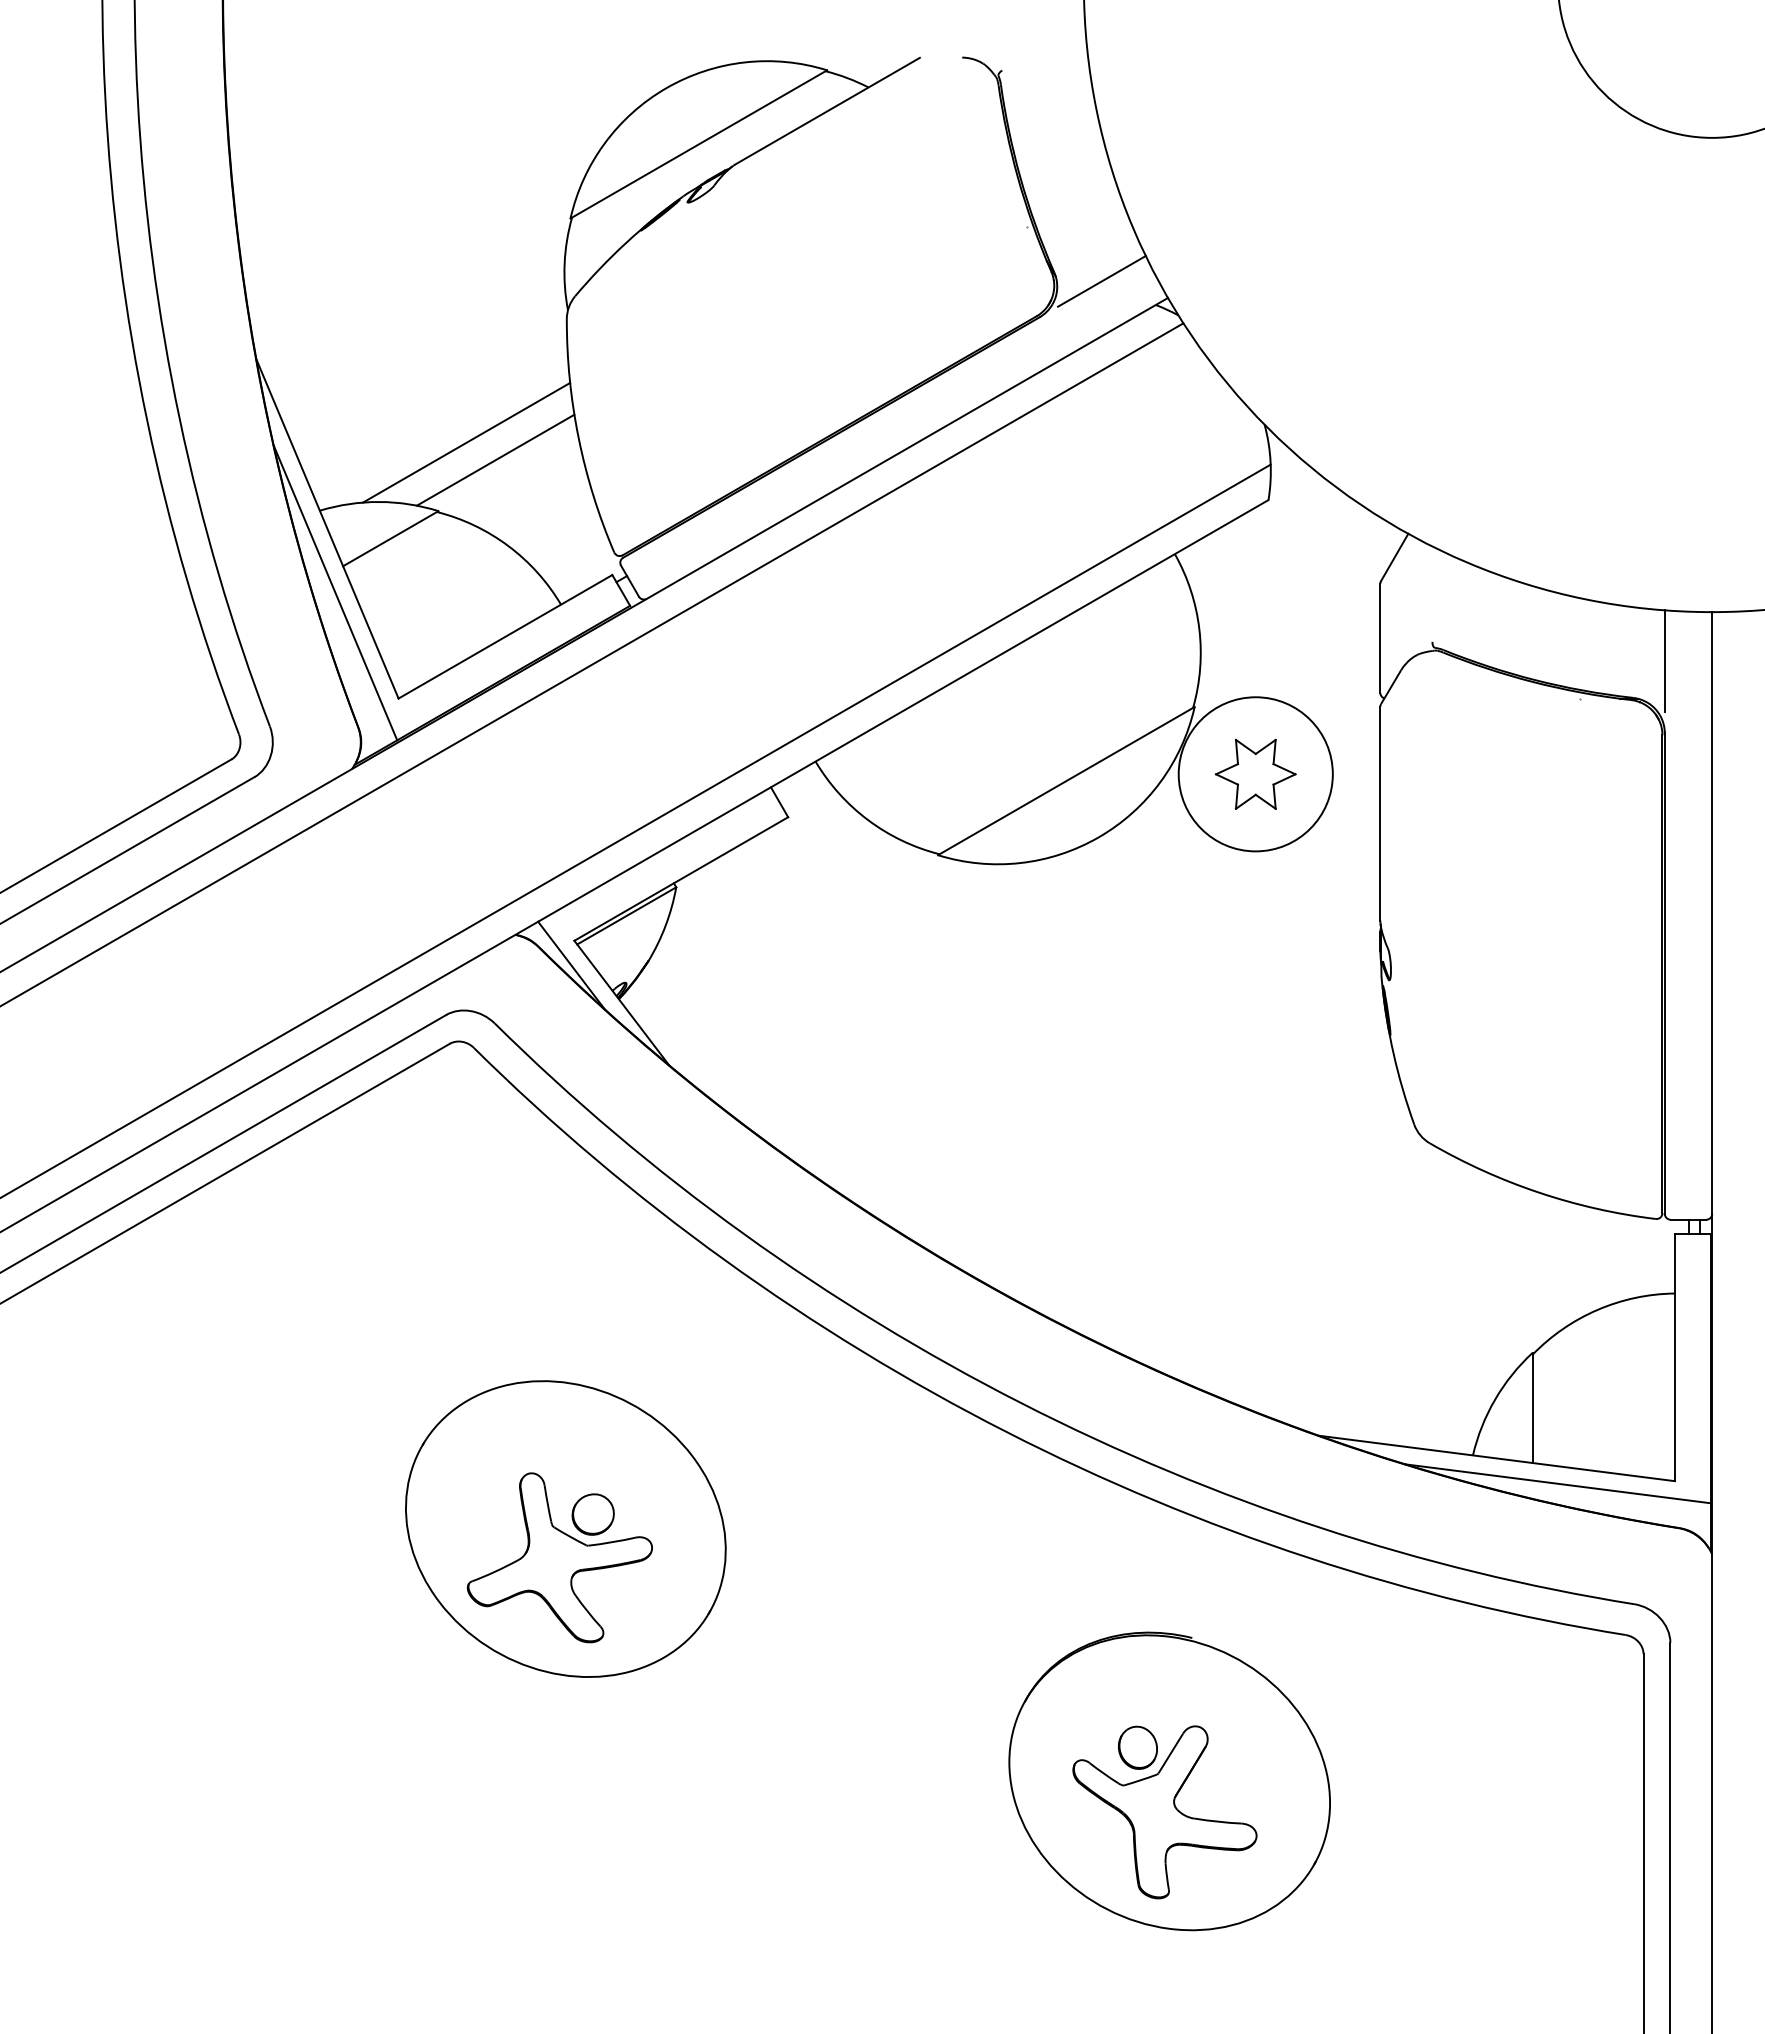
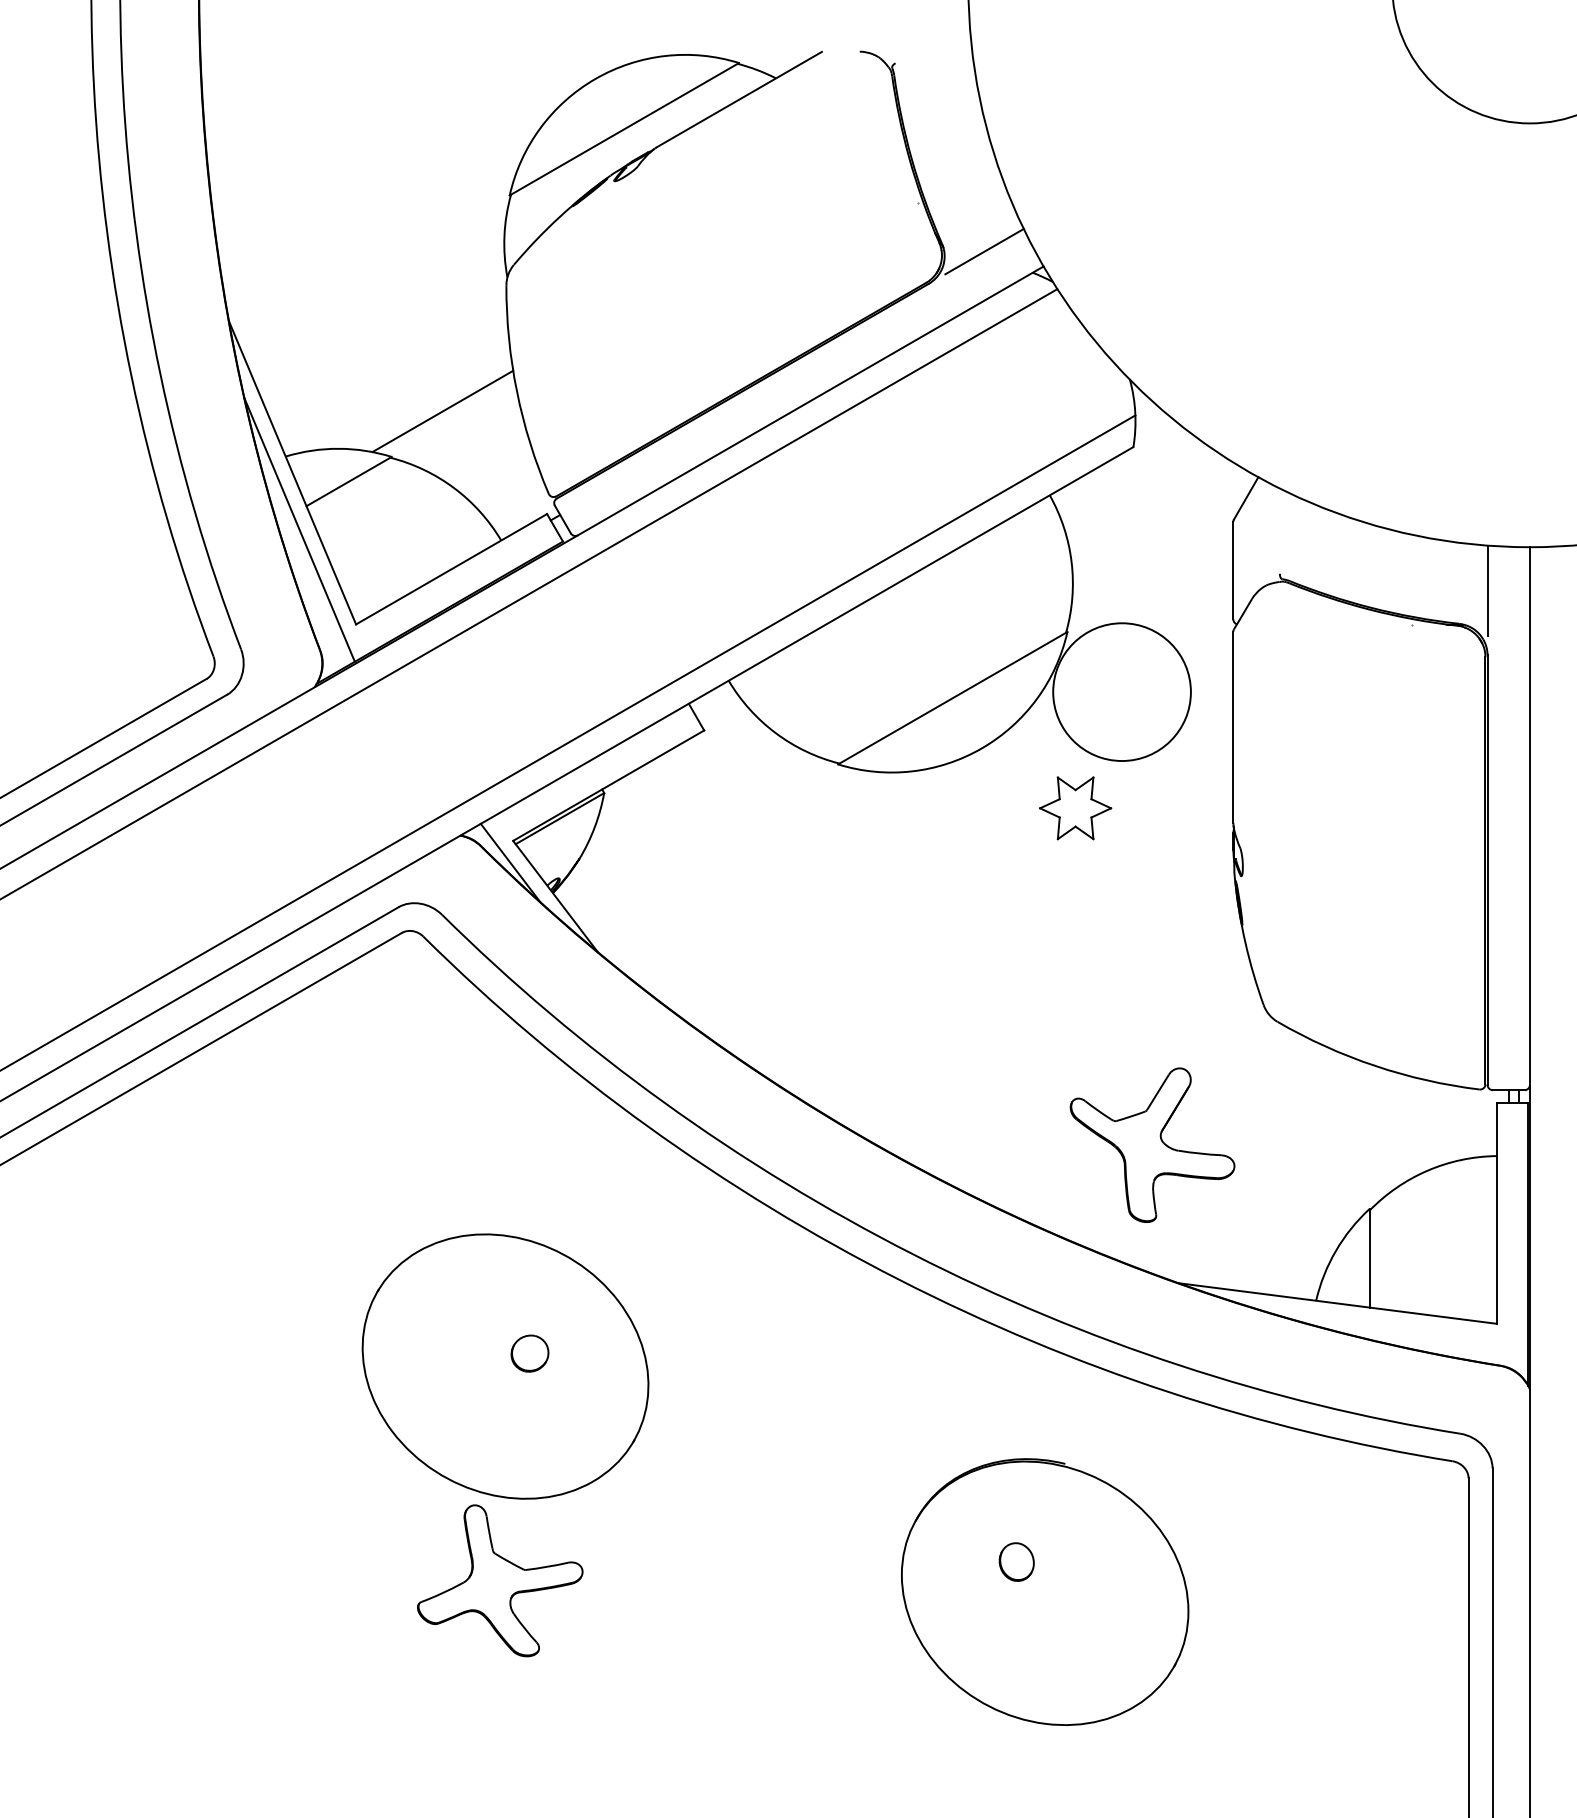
line: (466, 442) -> (416, 395), removed
part: (1255, 773) -> (1075, 807), moved
line: (1557, 1483) -> (1391, 1325), removed
part: (559, 1557) -> (499, 1580), moved
part: (1164, 1812) -> (1152, 1145), moved

